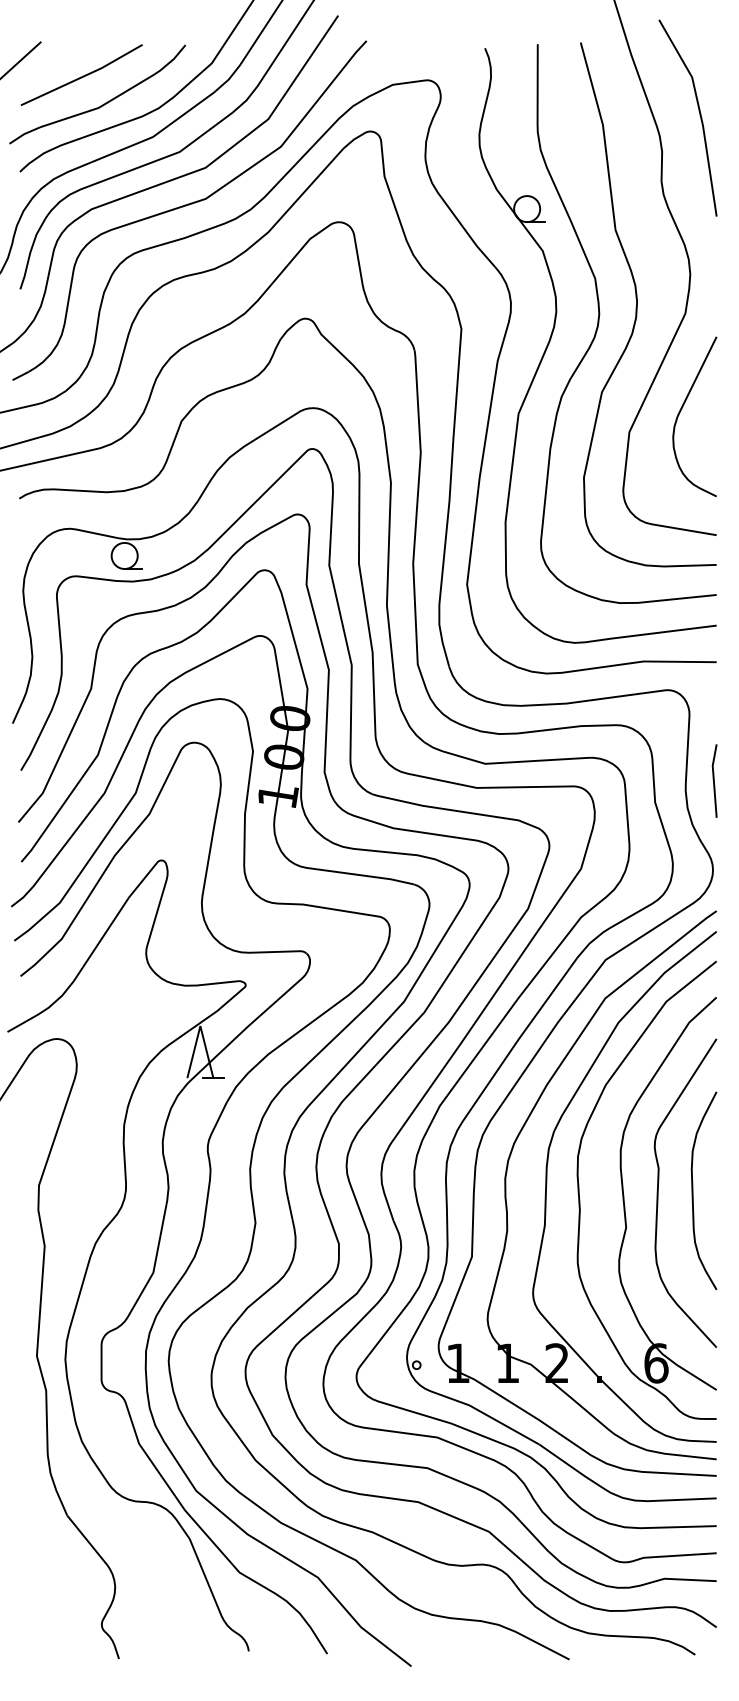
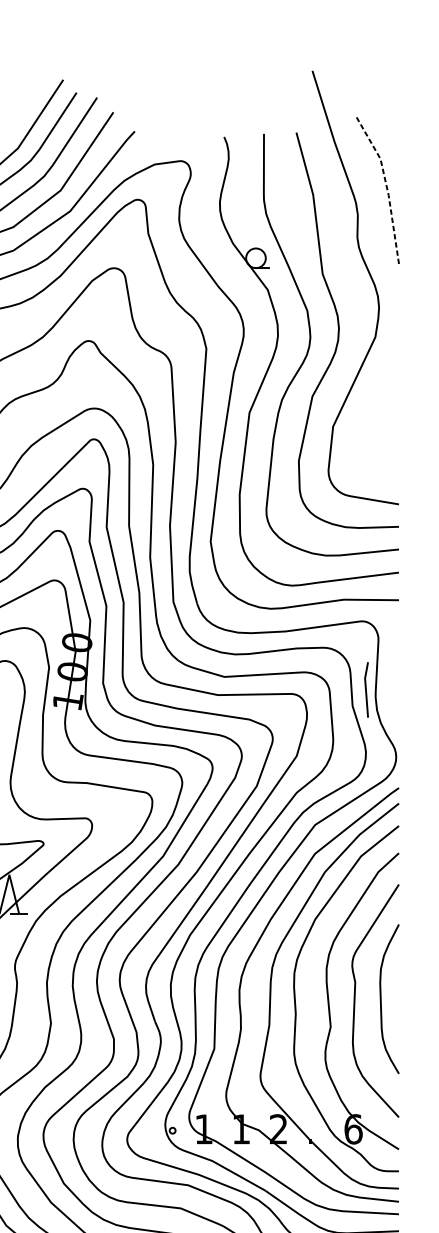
line: (700, 113) -> (386, 186), solid -> dashed
curve: (681, 410) -> (372, 410), removed
line: (714, 780) -> (366, 689), moved

